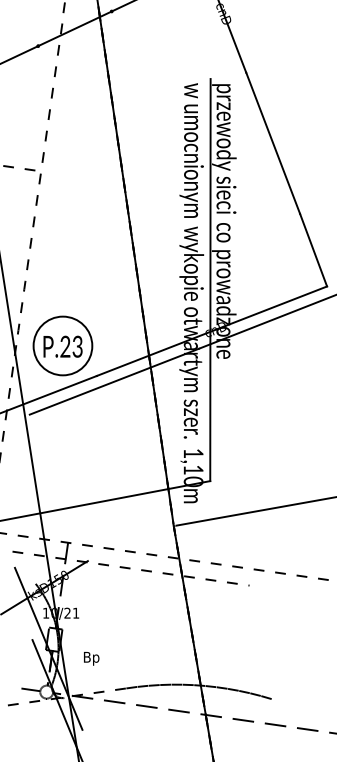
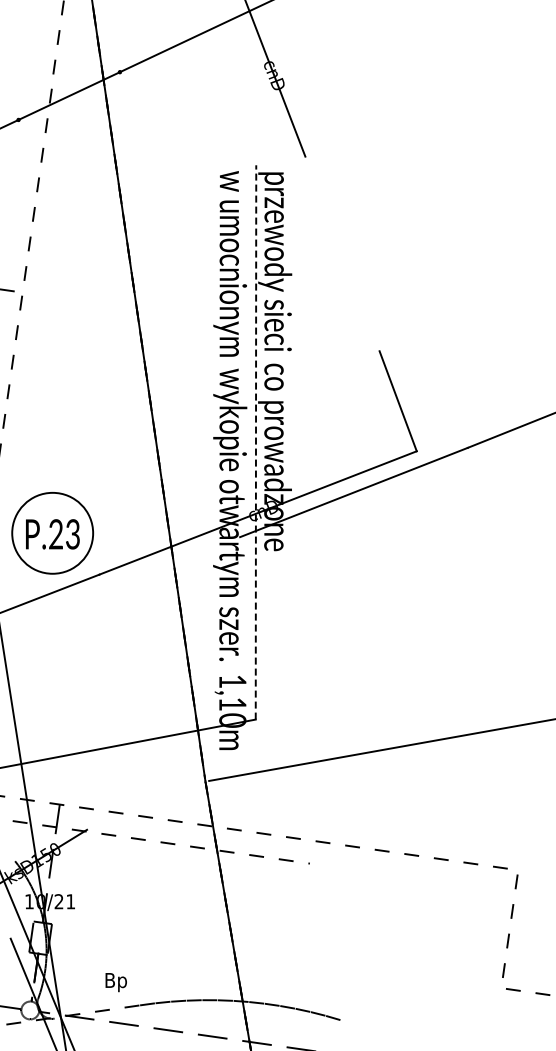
line: (273, 143) -> (342, 253), removed
line: (210, 279) -> (256, 441), solid -> dashed
line: (114, 381) -> (123, 582), removed
text: (91, 658) -> (115, 982), moved

